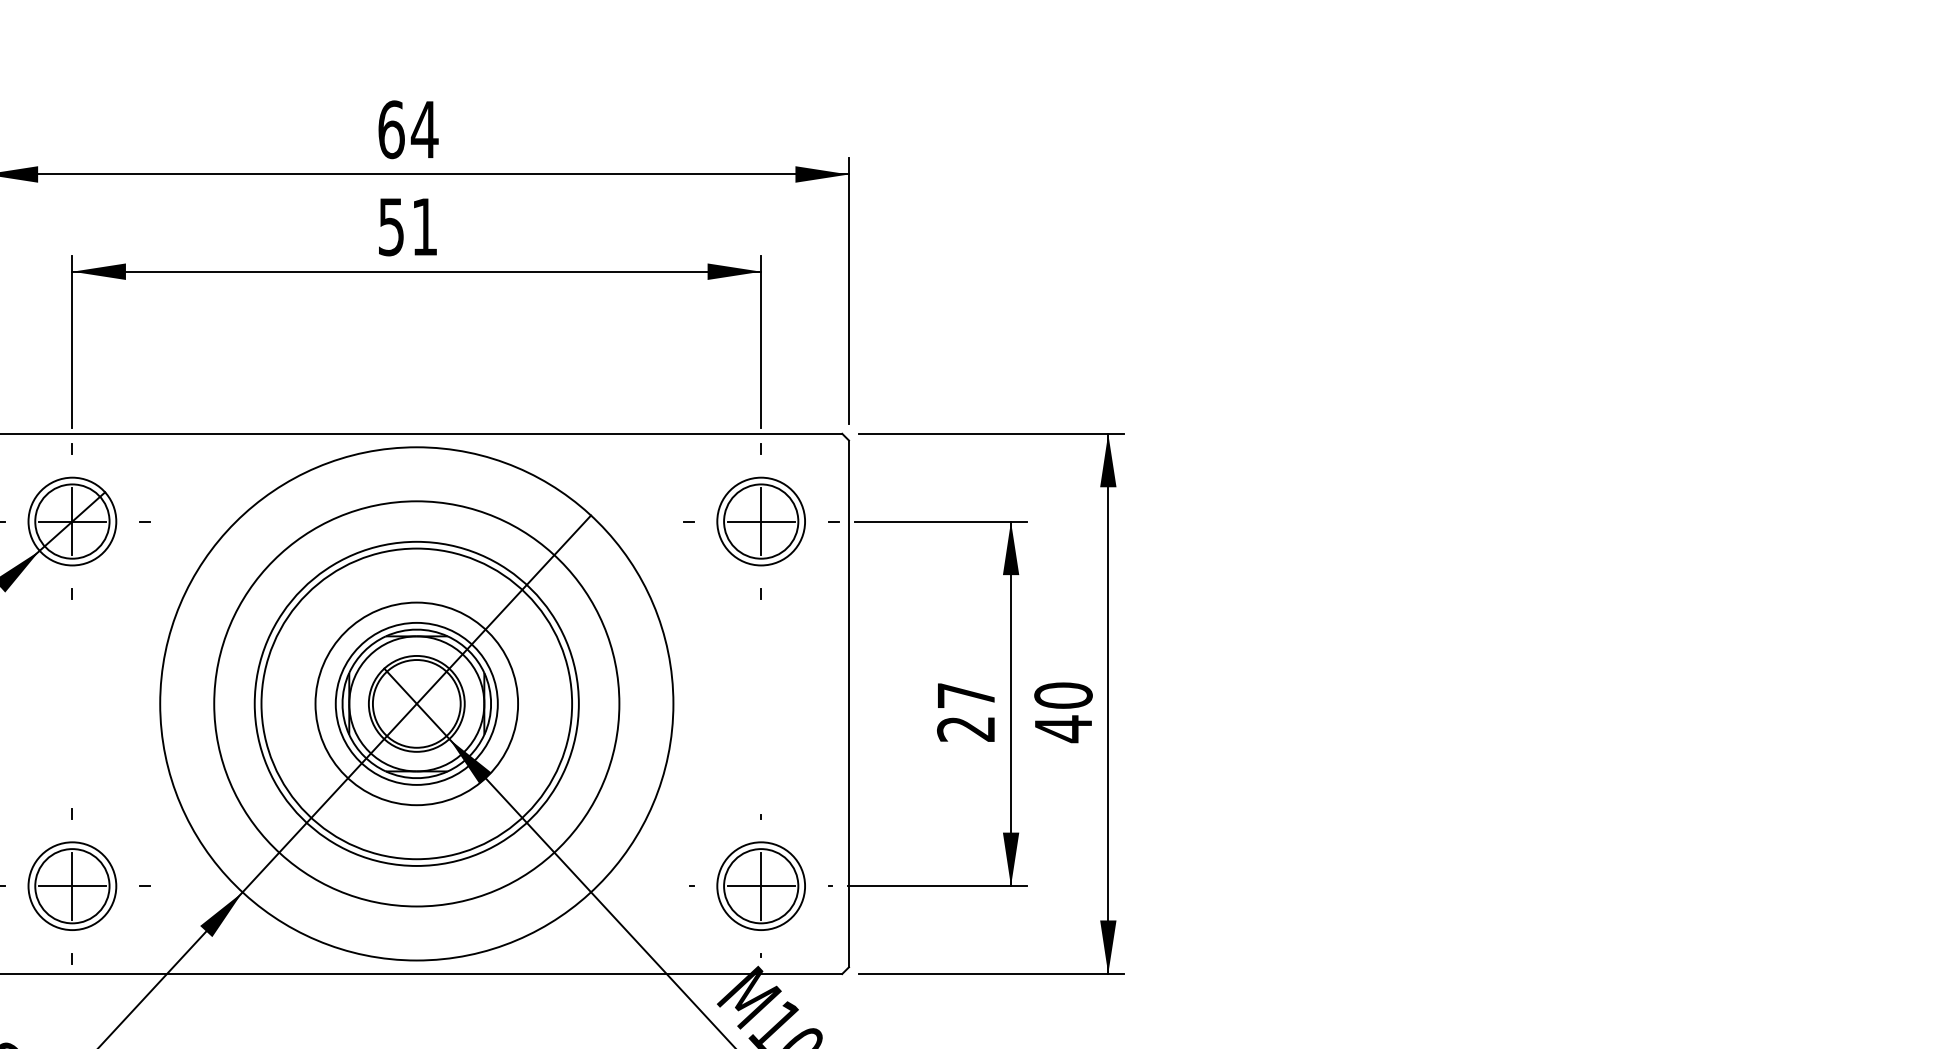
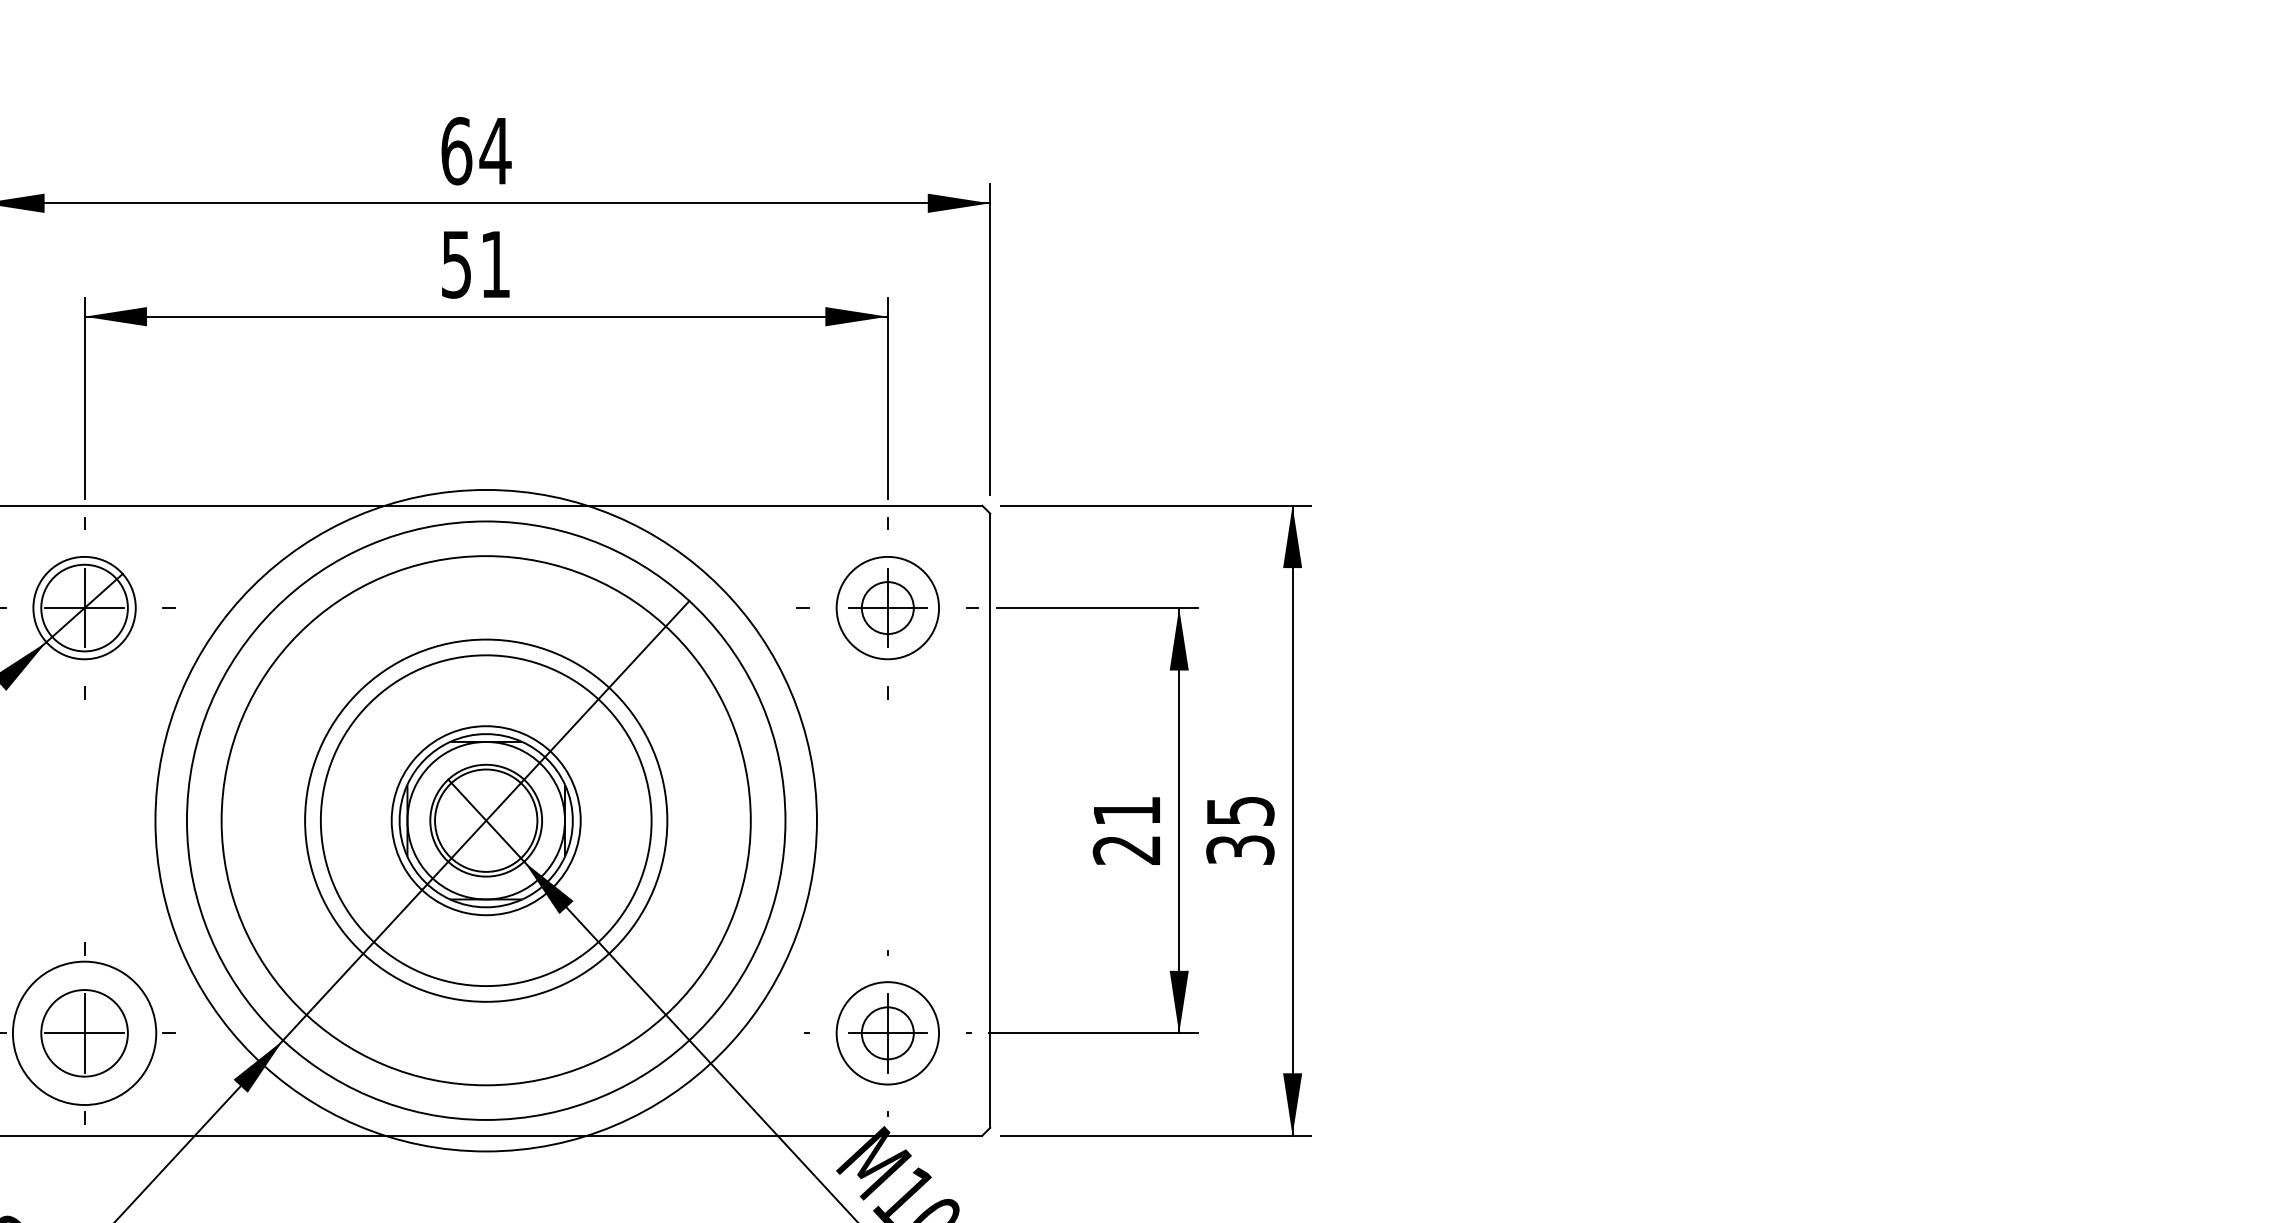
circle: (760, 521) -> (887, 607), size x0.6
text: (965, 695) -> (1126, 810), 27 -> 21
circle: (416, 703) -> (485, 820), size x1.4
circle: (417, 703) -> (486, 820), size x1.4
circle: (417, 703) -> (486, 820), size x1.4
text: (1063, 712) -> (1240, 830), 40 -> 35
circle: (72, 886) -> (84, 1033), size x1.4
circle: (760, 886) -> (887, 1033), size x0.6

